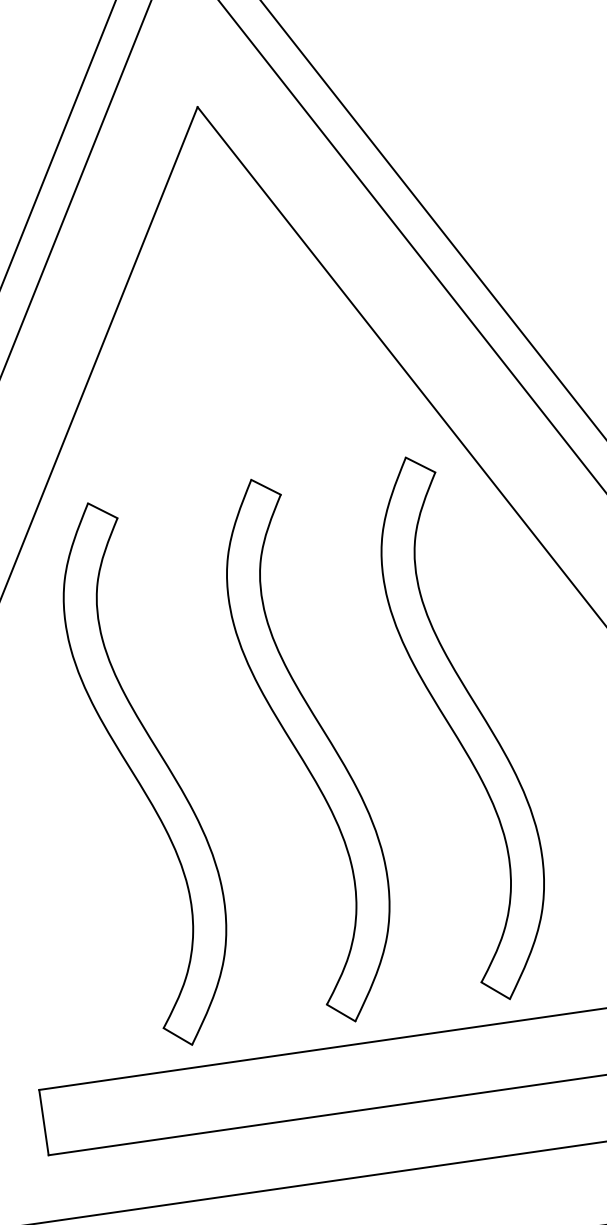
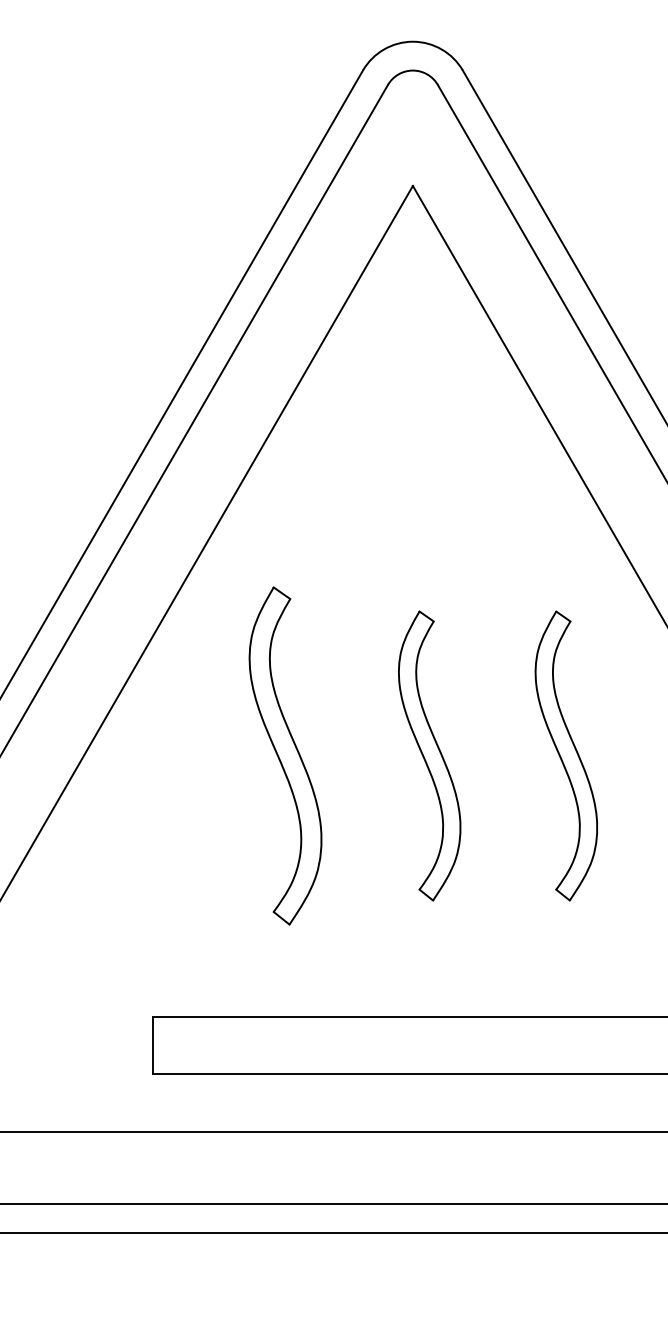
part: (464, 726) -> (566, 755), size x0.6
part: (309, 749) -> (429, 755), size x0.6
part: (146, 772) -> (285, 755), size x0.7

